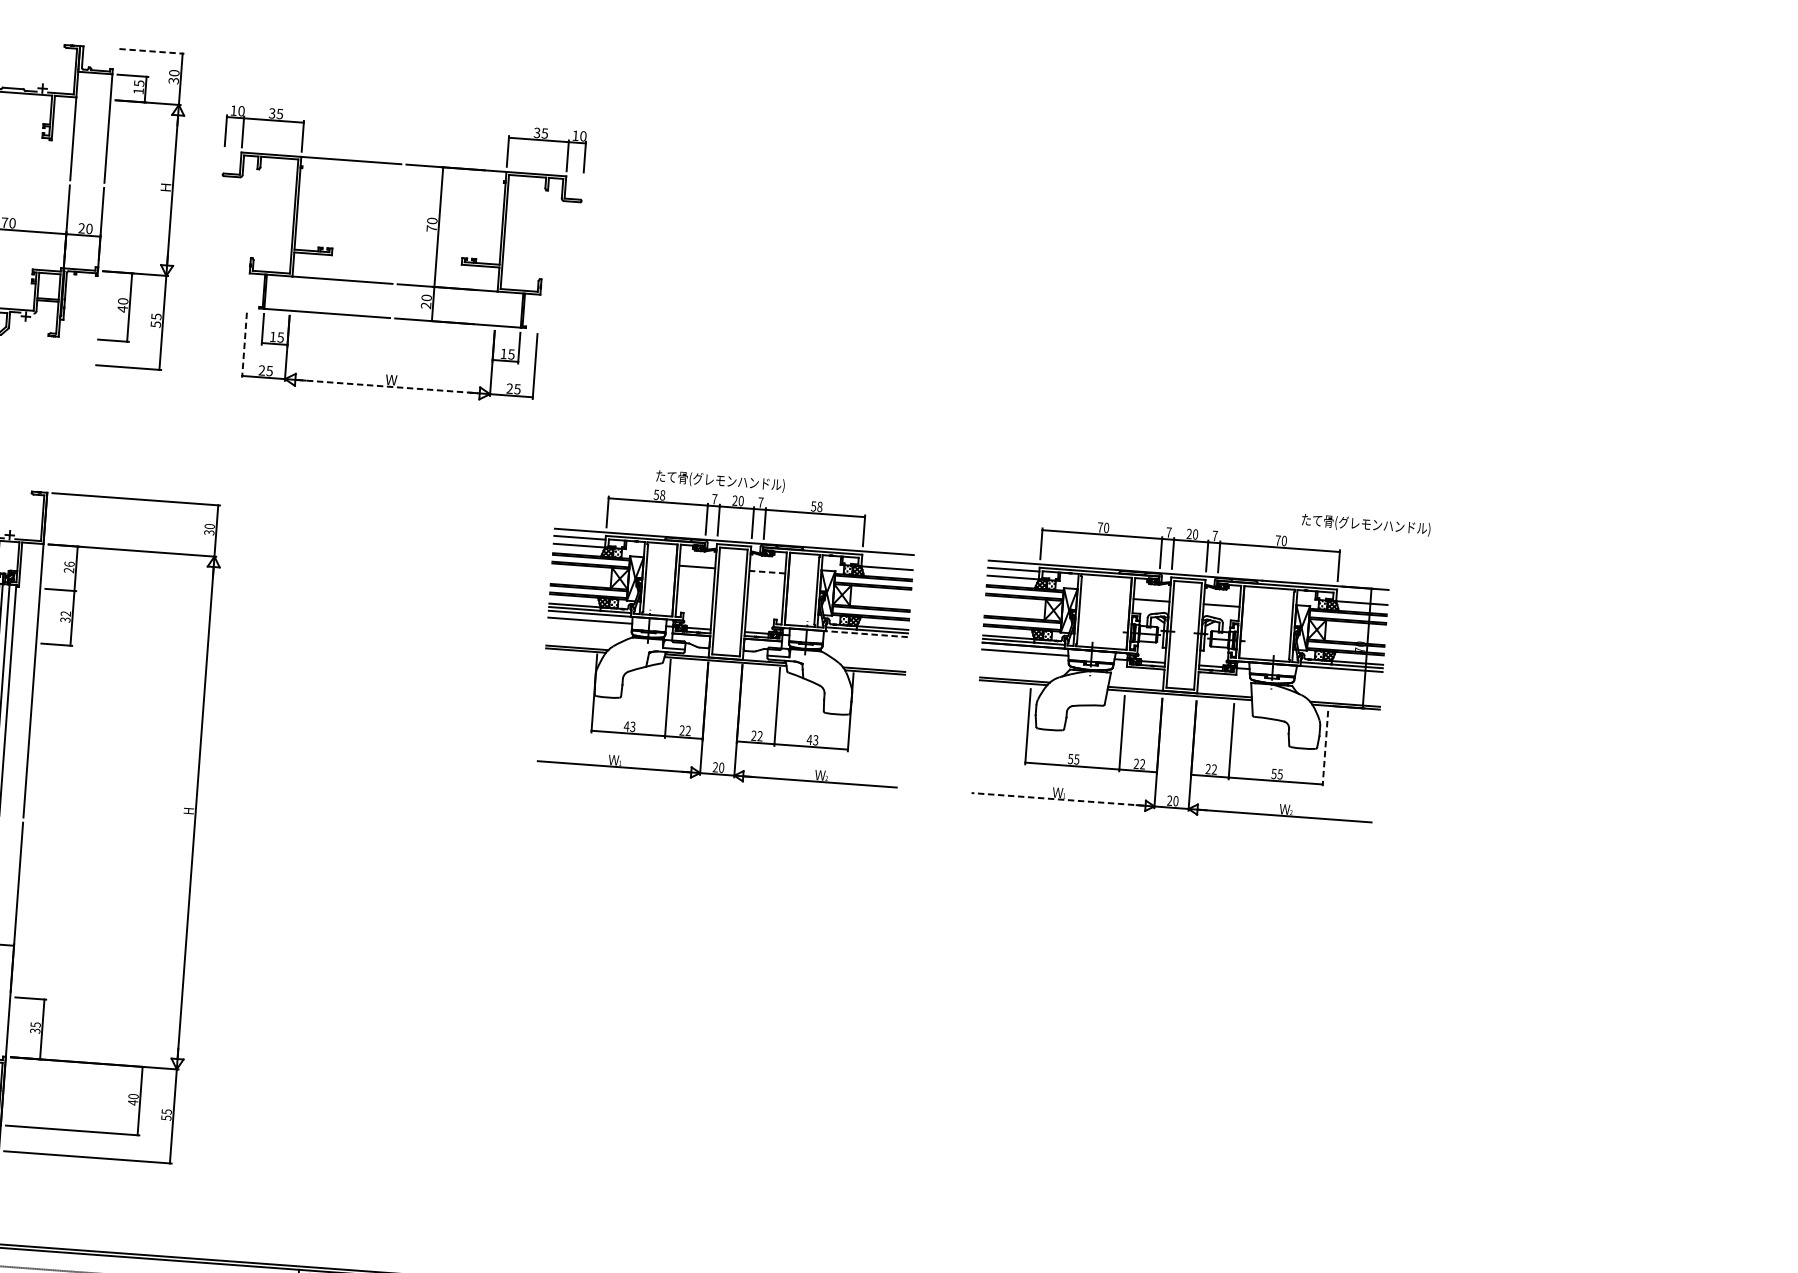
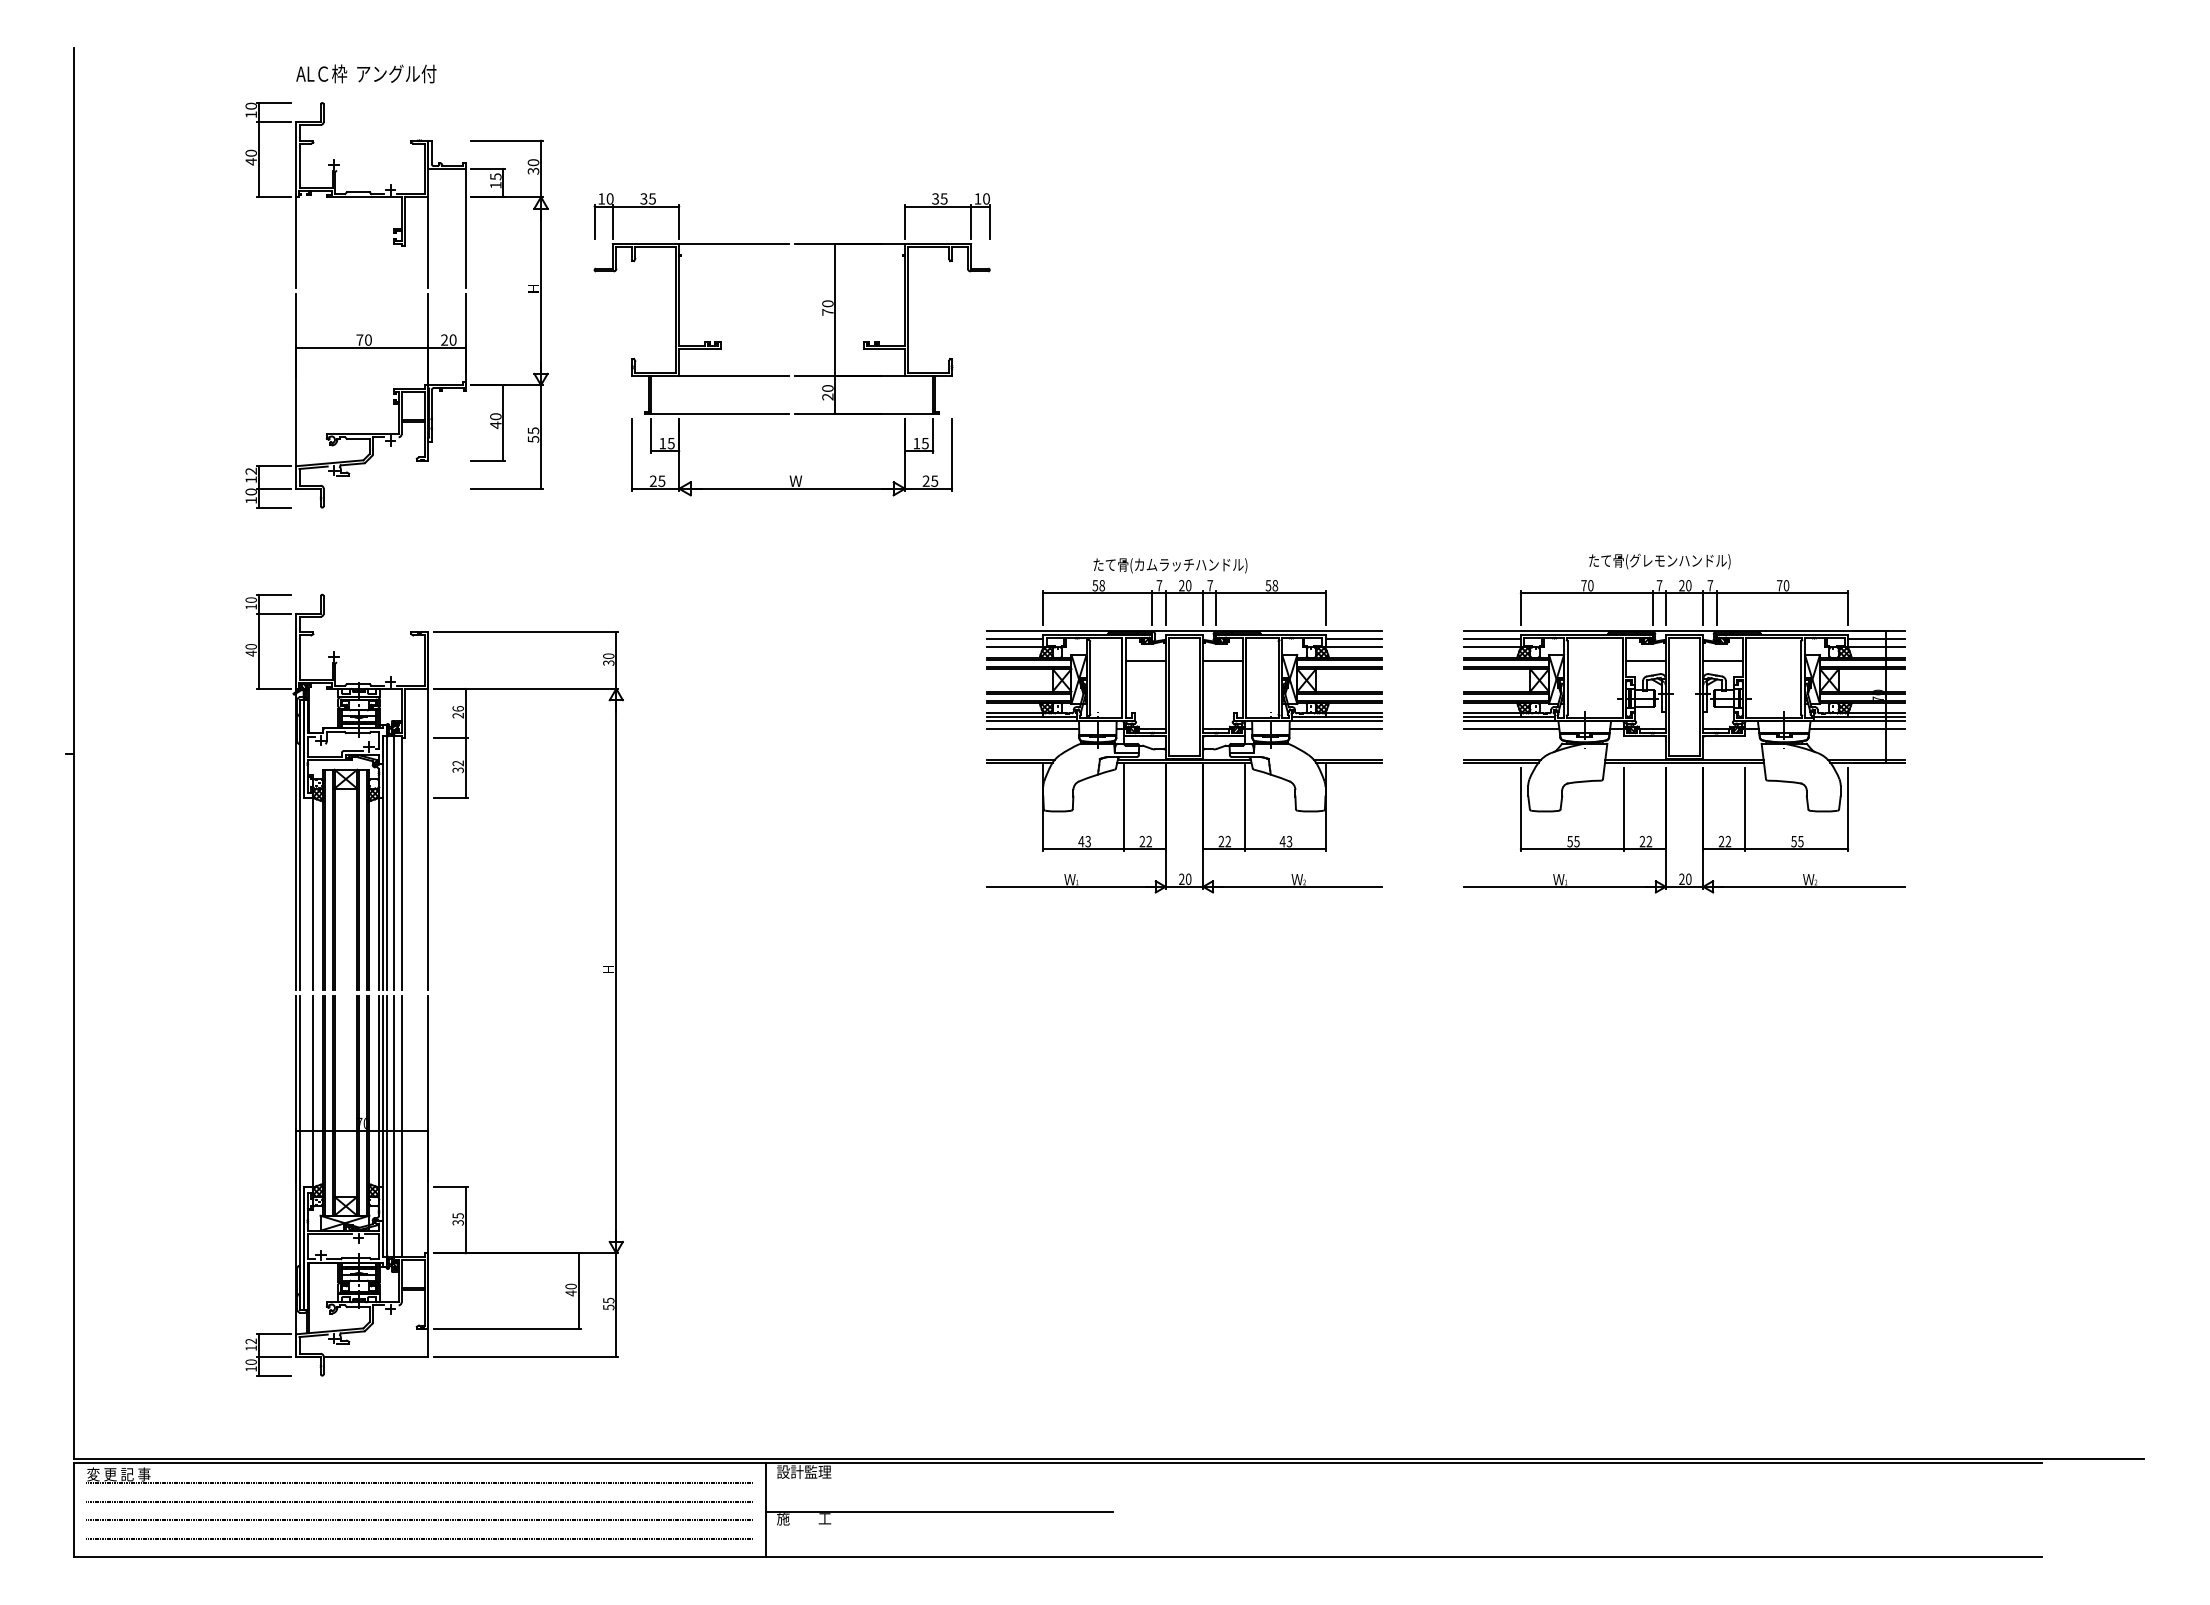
line: (152, 51) -> (507, 140), dashed -> solid
line: (244, 344) -> (632, 454), dashed -> solid
line: (387, 386) -> (792, 488), dashed -> solid
text: (744, 482) -> (1190, 565), たて骨(グレモンハンドル) -> たて骨(カムラッチハンドル)
text: (1365, 524) -> (1659, 561), moved
line: (887, 560) -> (1353, 638), added
line: (766, 572) -> (1222, 661), dashed -> solid
line: (1362, 594) -> (1876, 638), added
line: (866, 634) -> (1336, 721), dashed -> solid
line: (865, 640) -> (1335, 728), added
line: (1338, 675) -> (1856, 728), added
line: (1325, 749) -> (1848, 810), dashed -> solid
line: (1057, 799) -> (1558, 886), dashed -> solid

